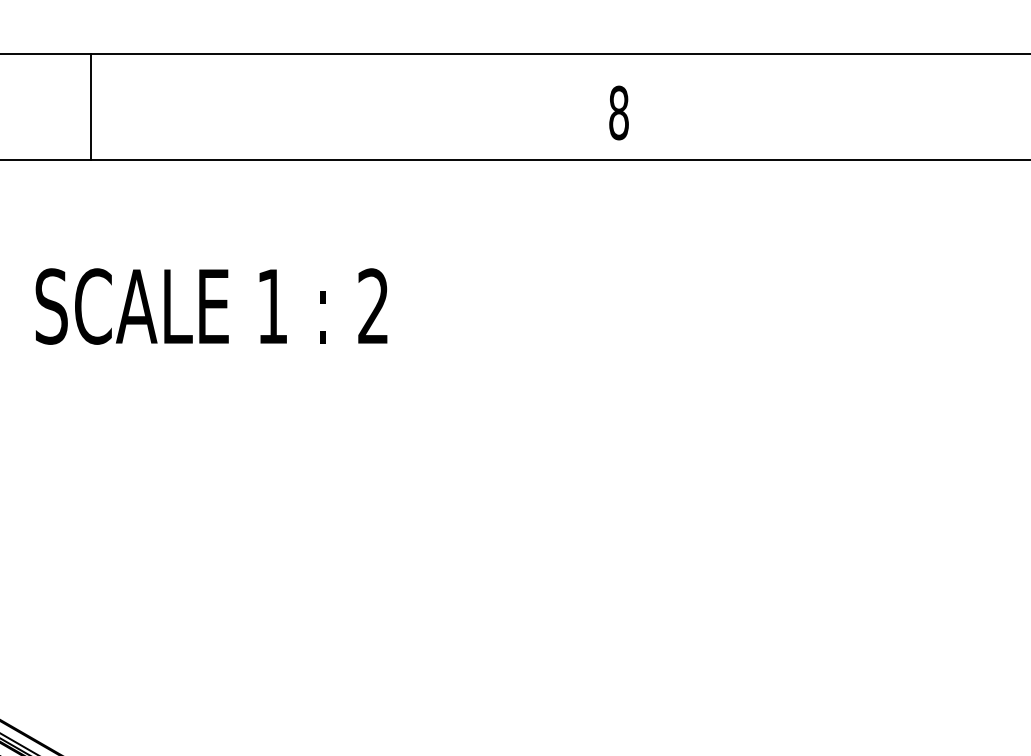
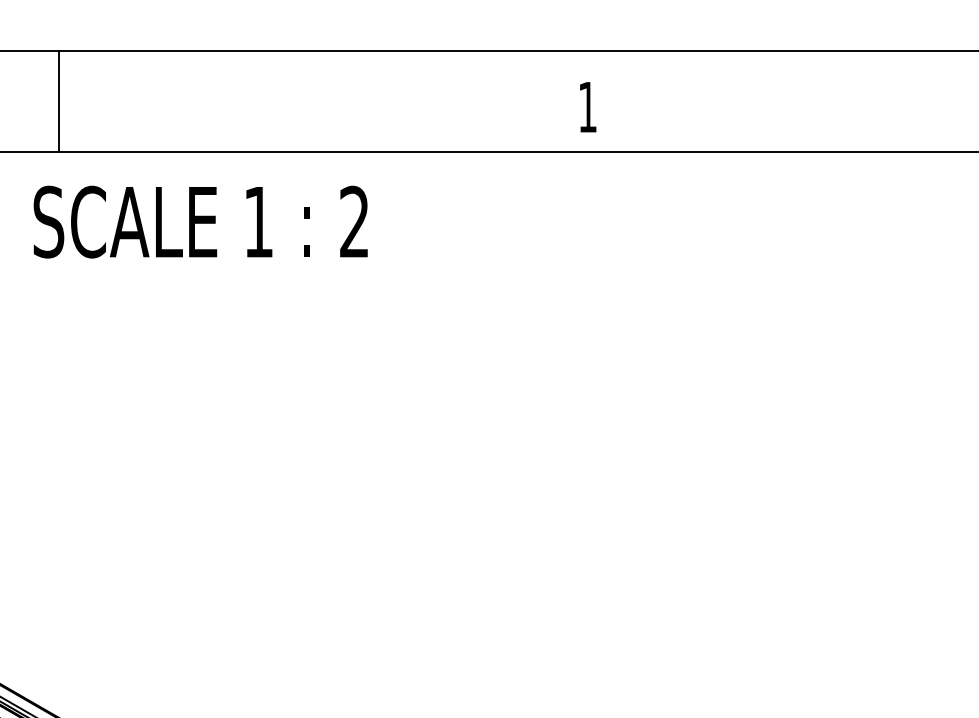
line: (91, 106) -> (59, 101), moved
text: (618, 113) -> (587, 107), 8 -> 1
text: (211, 305) -> (200, 221), moved

